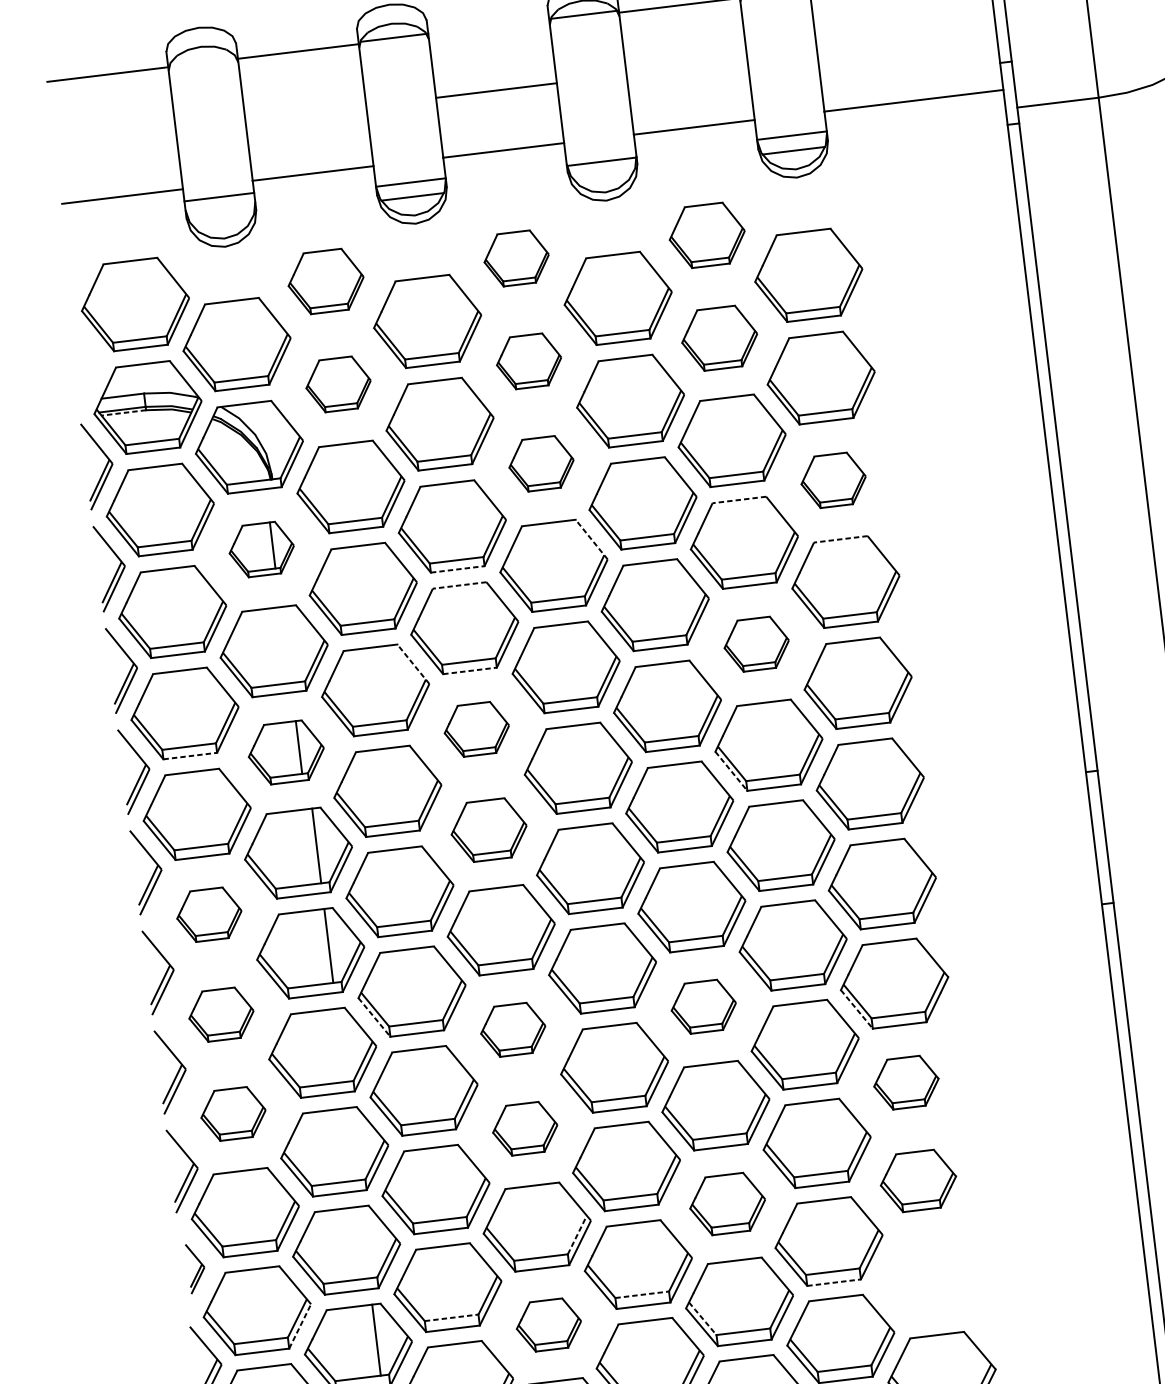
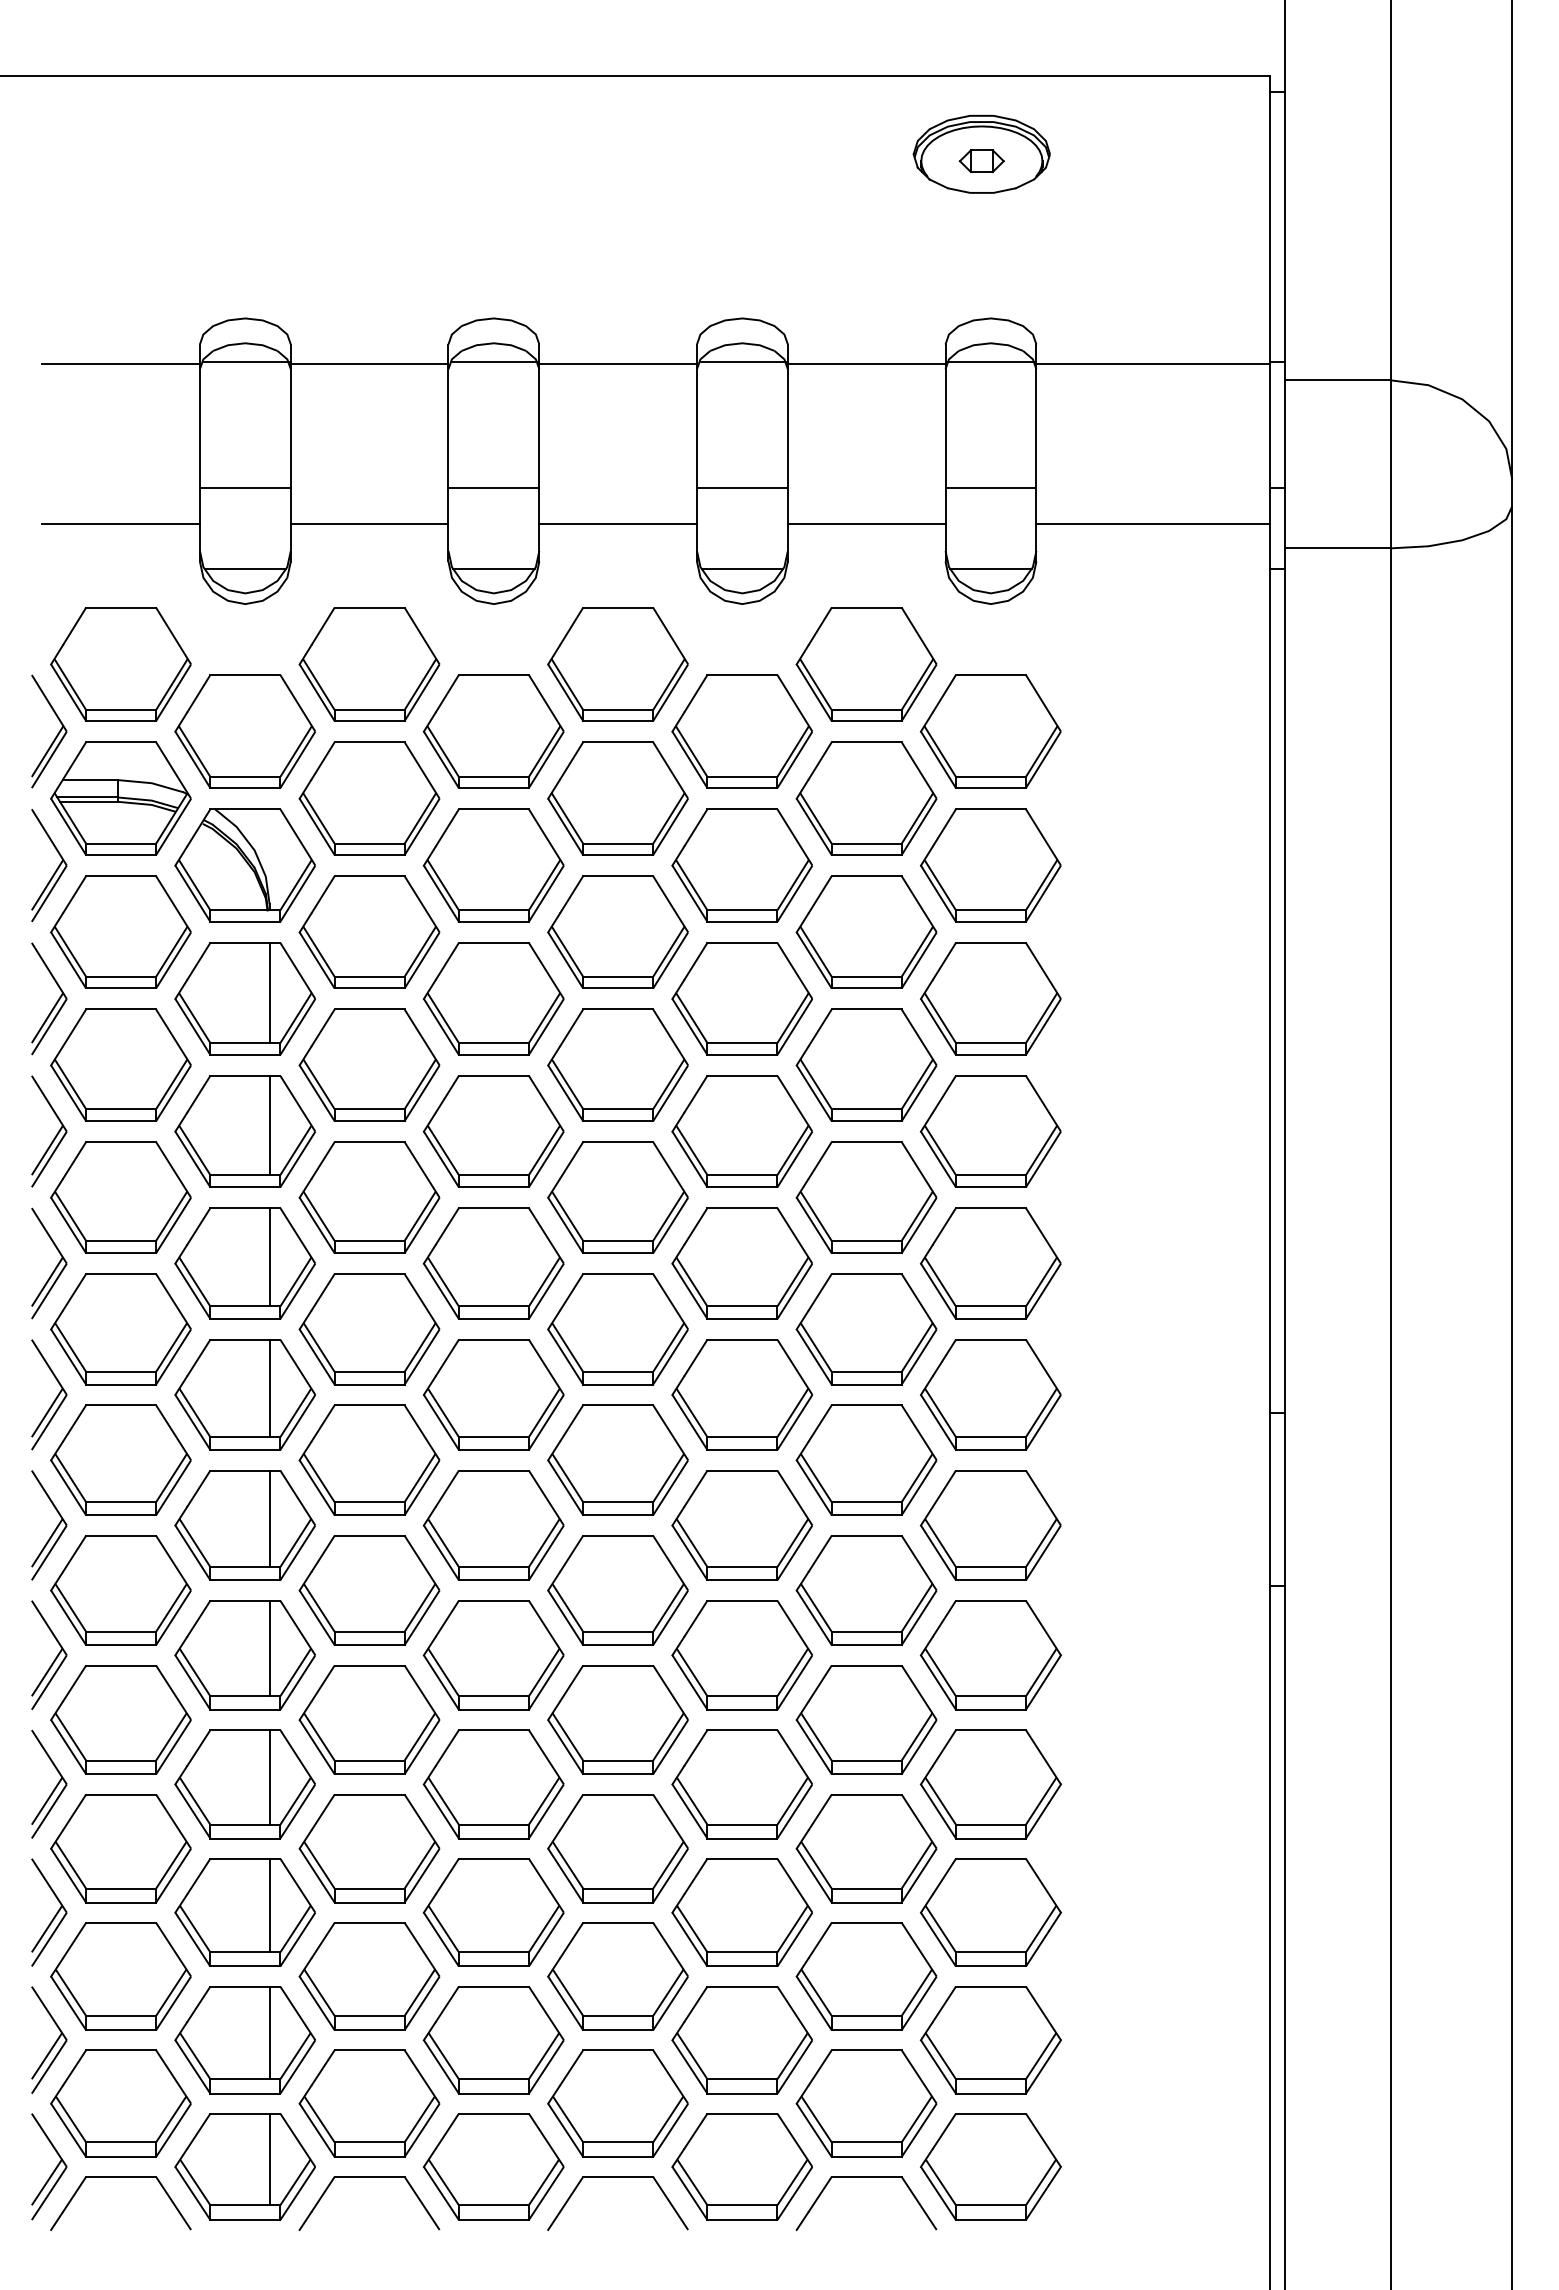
line: (203, 60) -> (246, 361), added
line: (495, 90) -> (617, 364), moved
line: (791, 135) -> (990, 488), moved
line: (601, 161) -> (741, 488), moved
line: (603, 174) -> (742, 569), added
line: (410, 182) -> (493, 488), moved
line: (218, 197) -> (244, 488), moved
line: (221, 220) -> (244, 569), added
part: (707, 235) -> (866, 664), size x1.43
part: (516, 258) -> (617, 664), size x1.67
part: (326, 281) -> (369, 664), size x1.43
part: (719, 338) -> (866, 798), size x1.43
part: (528, 361) -> (617, 798), size x1.67
part: (92, 365) -> (55, 736), added
part: (338, 384) -> (369, 798), size x1.67
line: (123, 412) -> (88, 801), dashed -> solid
part: (541, 463) -> (617, 931), size x1.67
part: (833, 480) -> (990, 998), size x1.67
line: (739, 500) -> (866, 1009), dashed -> solid
line: (591, 538) -> (670, 1036), dashed -> solid
line: (840, 539) -> (990, 1075), dashed -> solid
part: (261, 549) -> (244, 998), size x1.67
line: (457, 569) -> (493, 1054), dashed -> solid
line: (459, 585) -> (493, 1075), dashed -> solid
line: (292, 644) -> (269, 1125), added
part: (756, 644) -> (866, 1197), size x1.67
line: (413, 663) -> (422, 1169), dashed -> solid
line: (469, 671) -> (493, 1187), dashed -> solid
part: (476, 729) -> (493, 1263), size x1.67
part: (285, 752) -> (244, 1263), size x1.43
line: (190, 756) -> (121, 1253), dashed -> solid
line: (731, 770) -> (814, 1356), dashed -> solid
part: (488, 829) -> (493, 1394), size x1.43
part: (208, 914) -> (120, 1459), size x1.67
part: (703, 1006) -> (741, 1655), size x1.67
line: (856, 1009) -> (938, 1682), dashed -> solid
part: (221, 1014) -> (120, 1590), size x1.67
line: (374, 1017) -> (317, 1617), dashed -> solid
part: (513, 1029) -> (493, 1655), size x1.67
line: (340, 1045) -> (269, 1648), added
part: (906, 1082) -> (990, 1784), size x1.67
part: (233, 1113) -> (120, 1719), size x1.67
part: (525, 1128) -> (493, 1784), size x1.67
line: (352, 1144) -> (269, 1777), added
part: (918, 1180) -> (990, 1912), size x1.43
part: (727, 1204) -> (741, 1912), size x1.43
line: (577, 1234) -> (544, 1928), dashed -> solid
line: (364, 1242) -> (269, 1905), added
part: (196, 1268) -> (49, 1912), size x1.67
part: (929, 1279) -> (990, 2040), added
line: (833, 1282) -> (866, 2030), dashed -> solid
line: (642, 1294) -> (618, 2015), dashed -> solid
line: (451, 1317) -> (369, 2015), dashed -> solid
line: (702, 1319) -> (692, 2056), dashed -> solid
part: (548, 1325) -> (493, 2040), size x1.67
line: (300, 1326) -> (173, 2003), dashed -> solid

